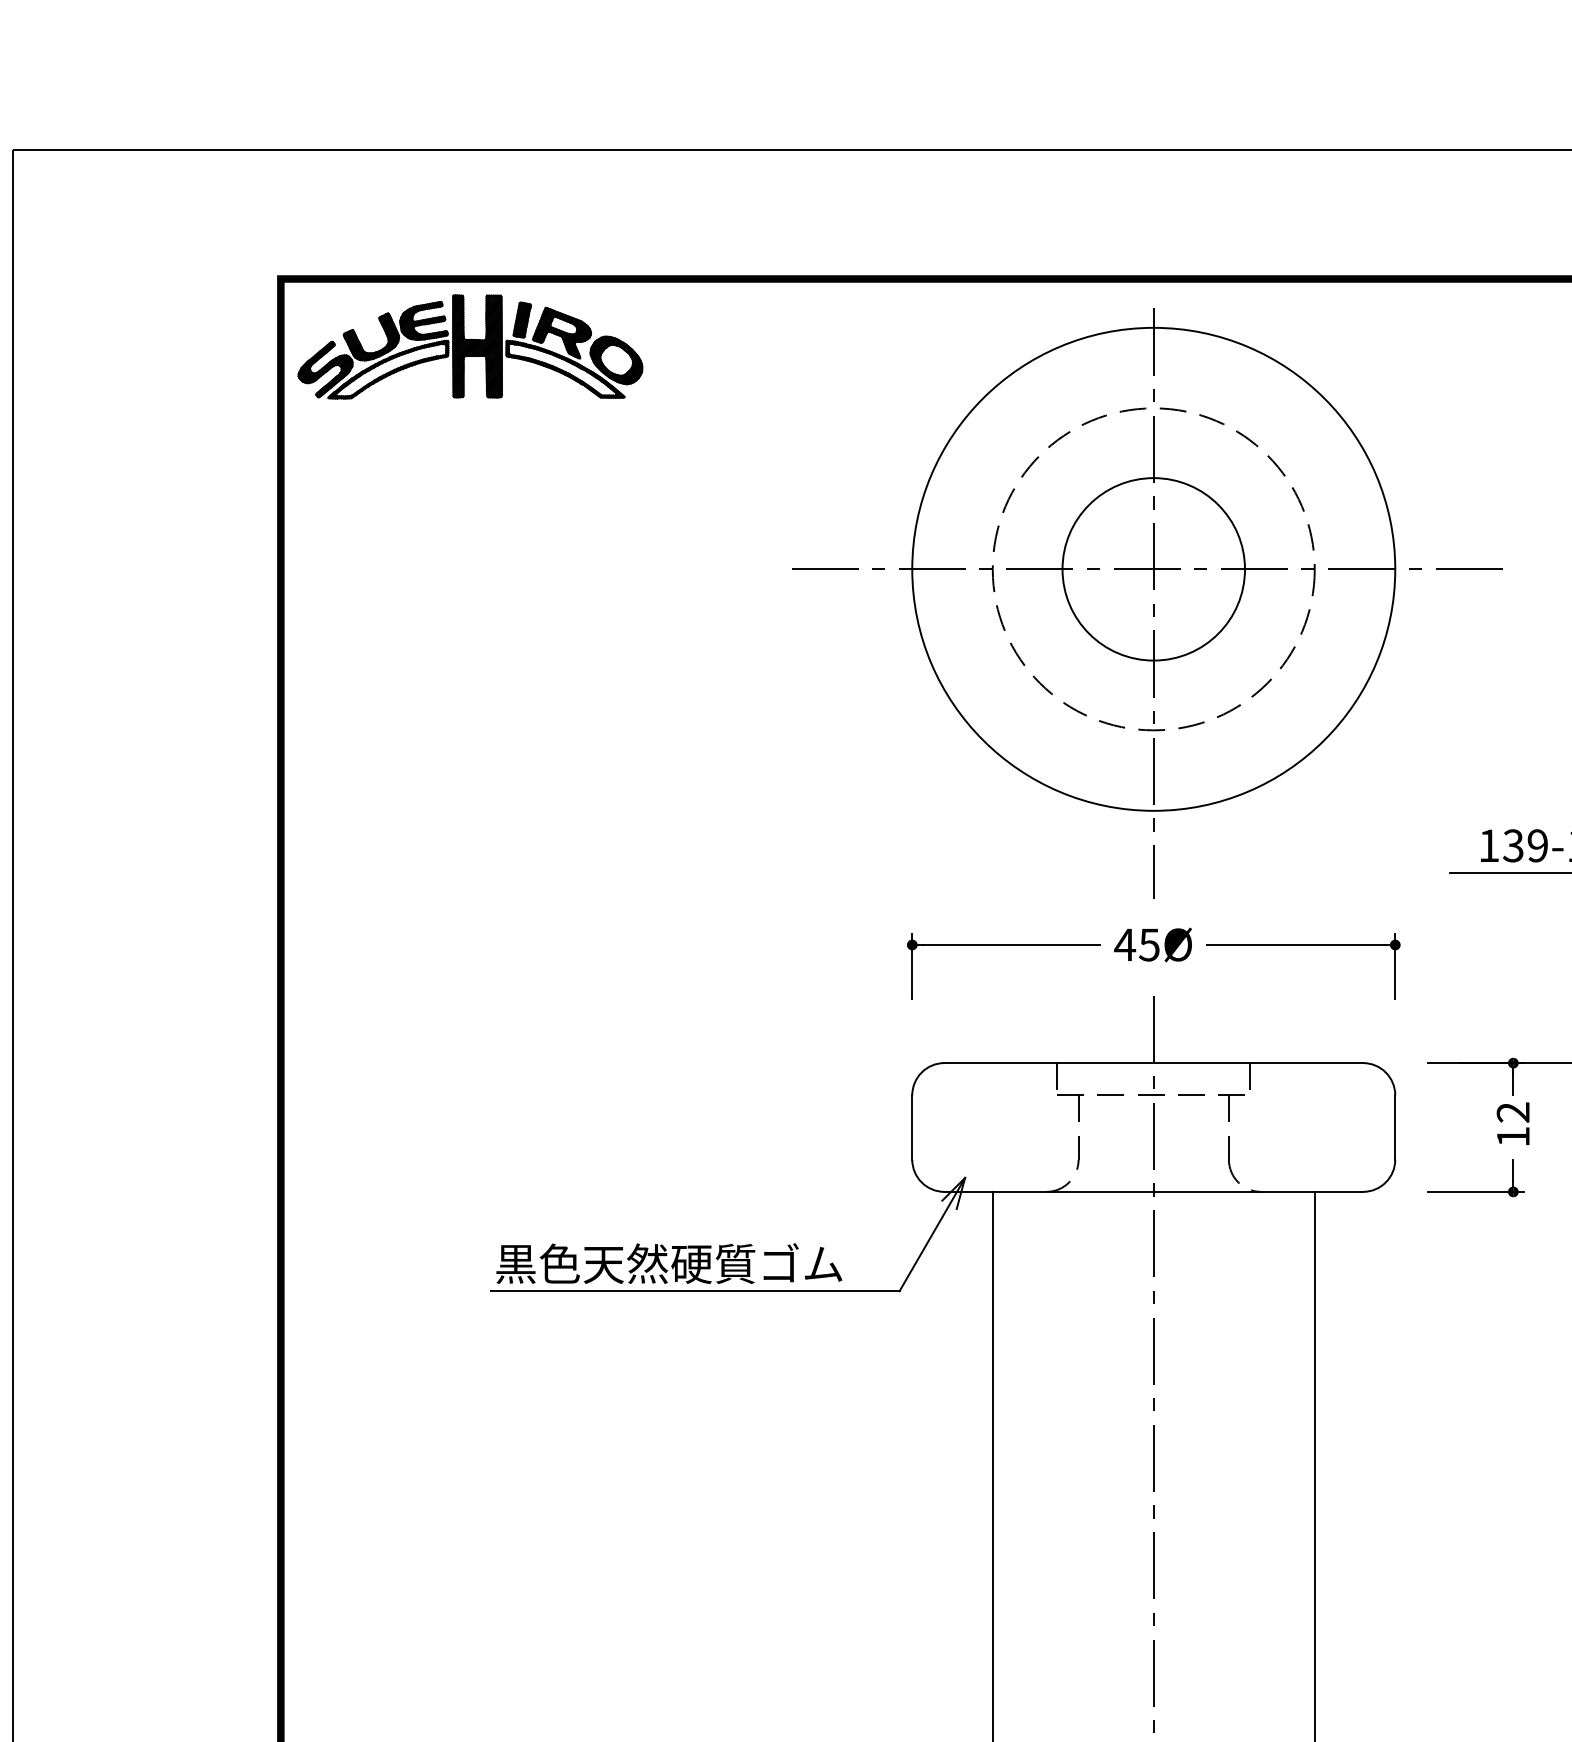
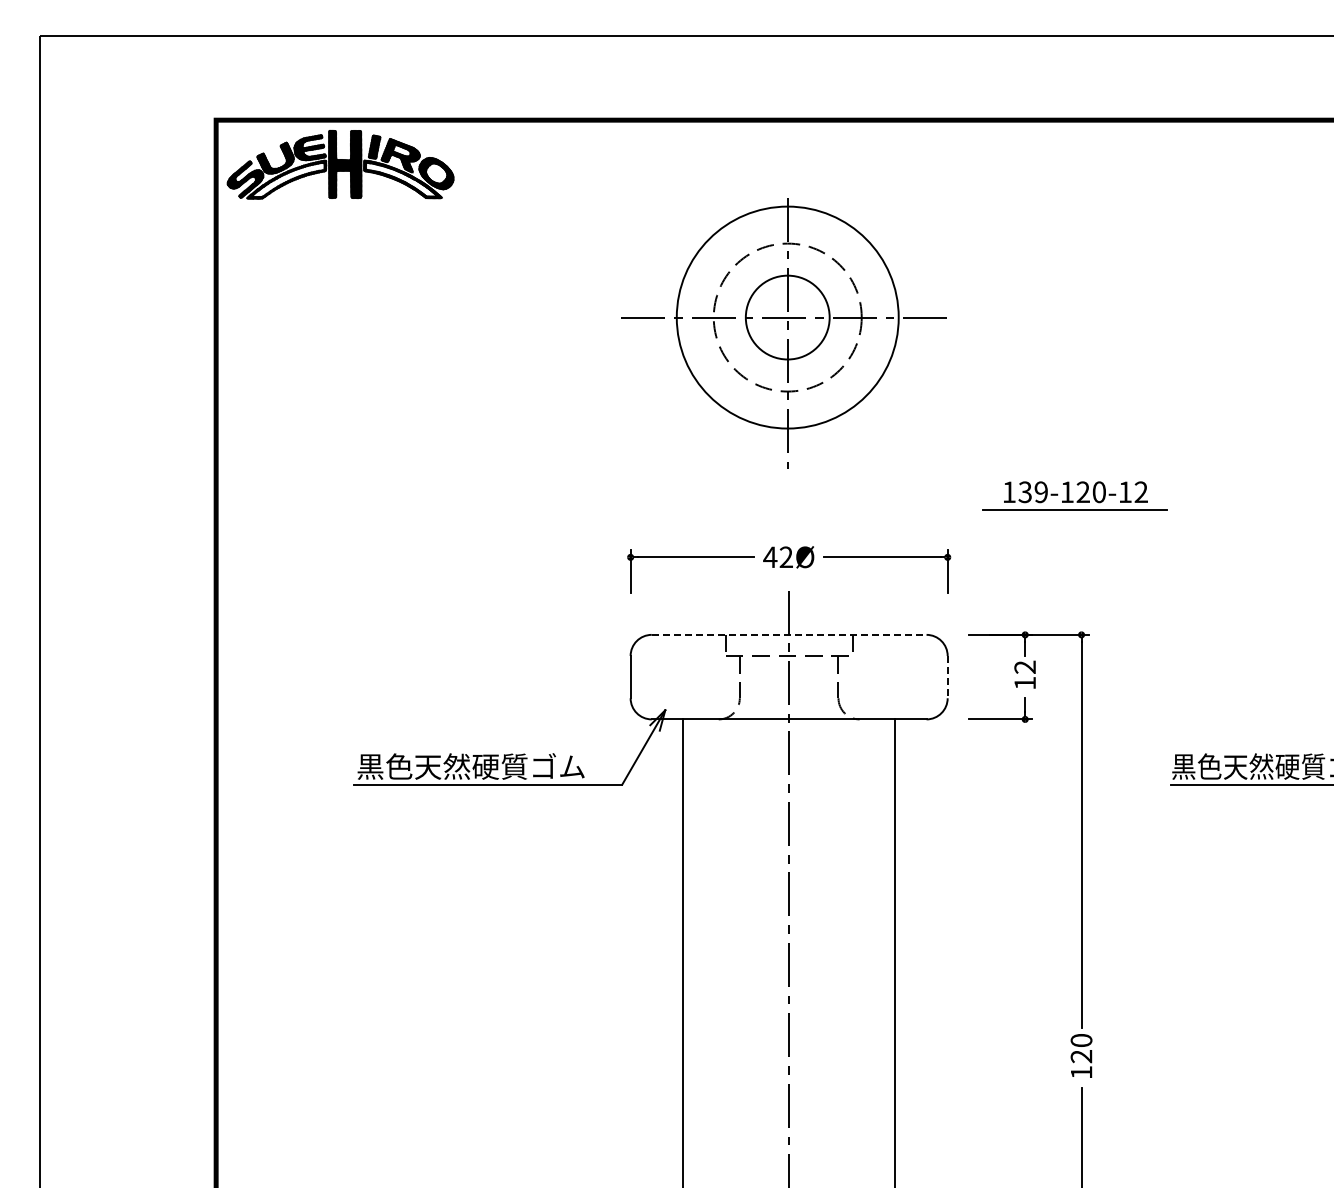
part: (1146, 603) -> (784, 333), size x0.7
text: (1148, 945) -> (785, 557), 45Ø -> 42Ø
line: (1154, 1062) -> (789, 634), solid -> dashed
line: (1394, 1128) -> (947, 677), solid -> dashed

